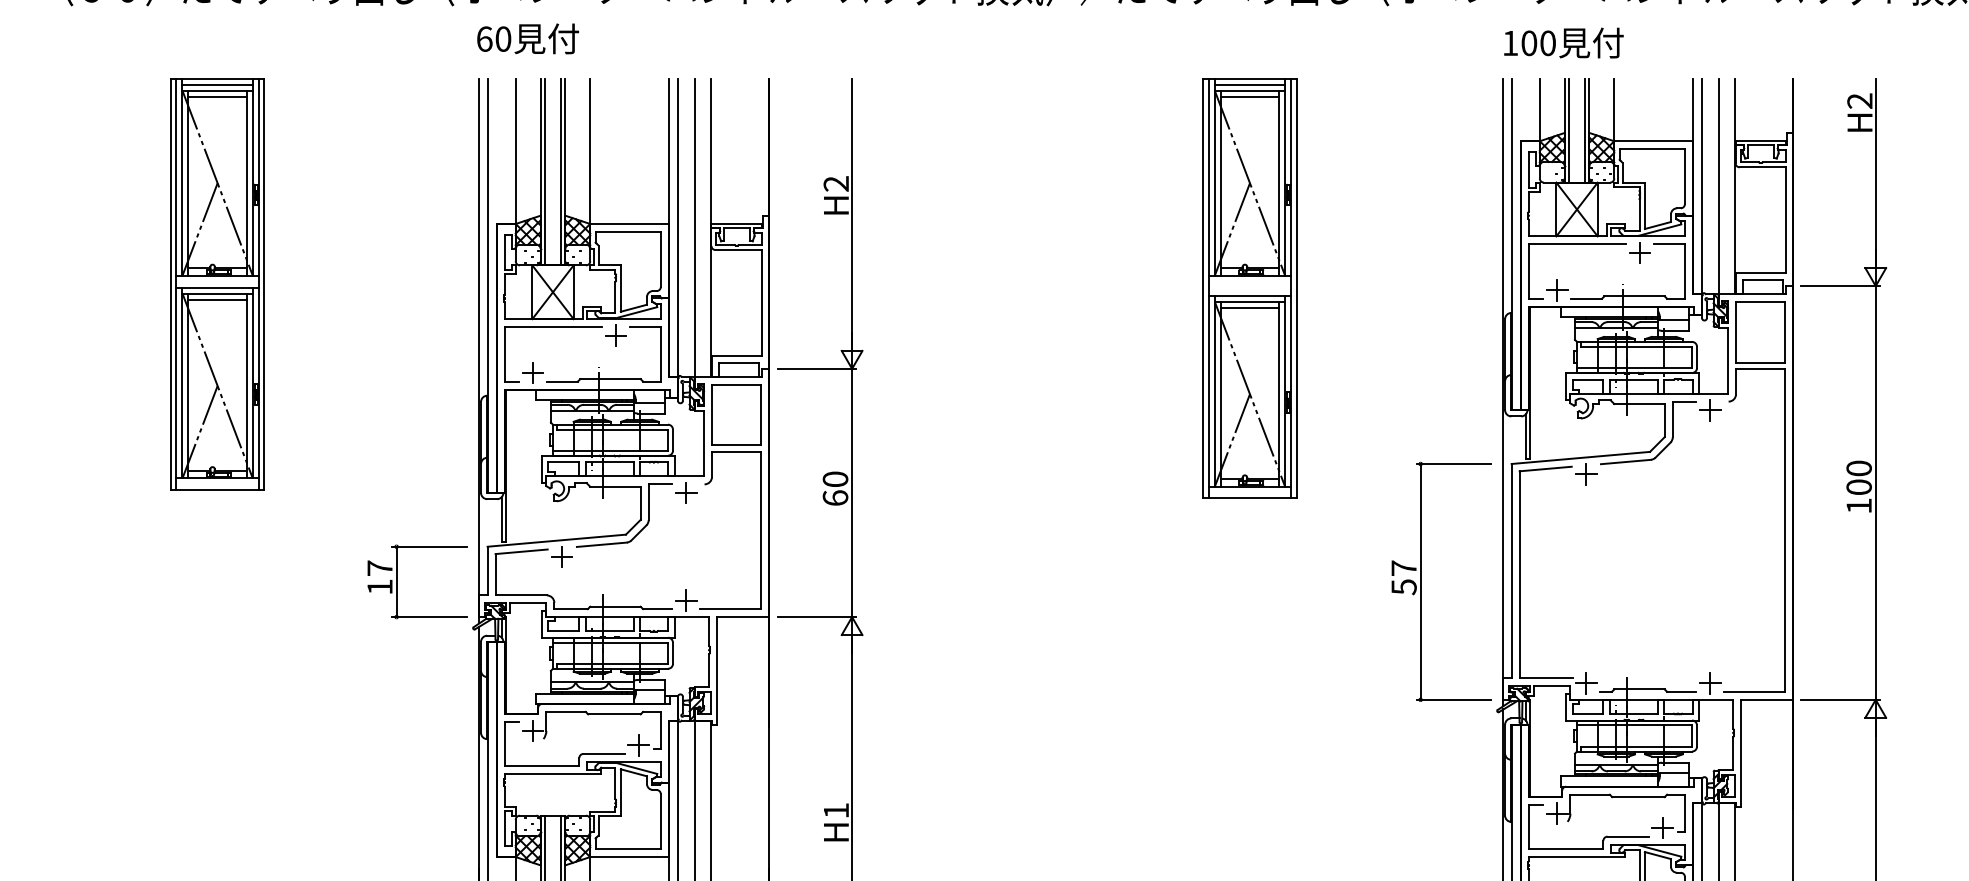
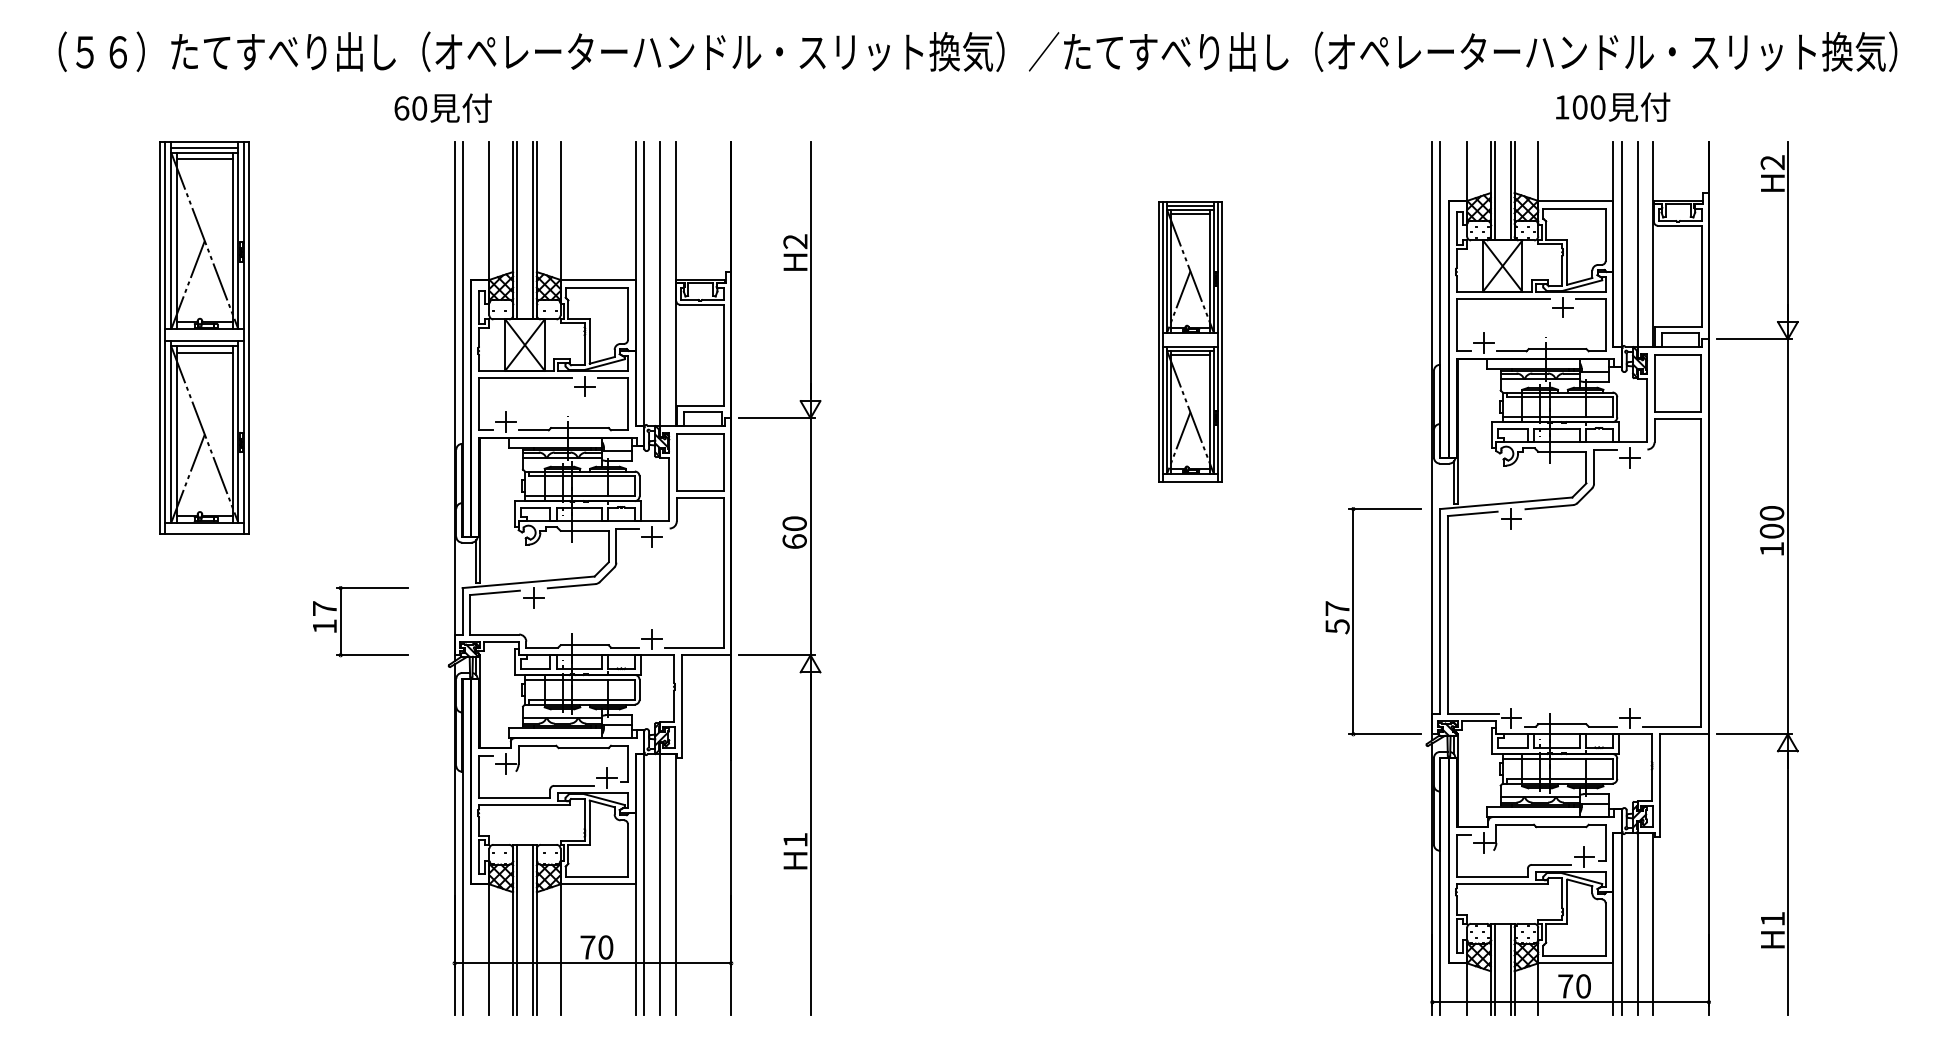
text: (527, 38) -> (442, 107), moved
text: (1564, 42) -> (1613, 106), moved
part: (1250, 288) -> (1190, 341), size x0.7
part: (397, 581) -> (341, 621), moved

